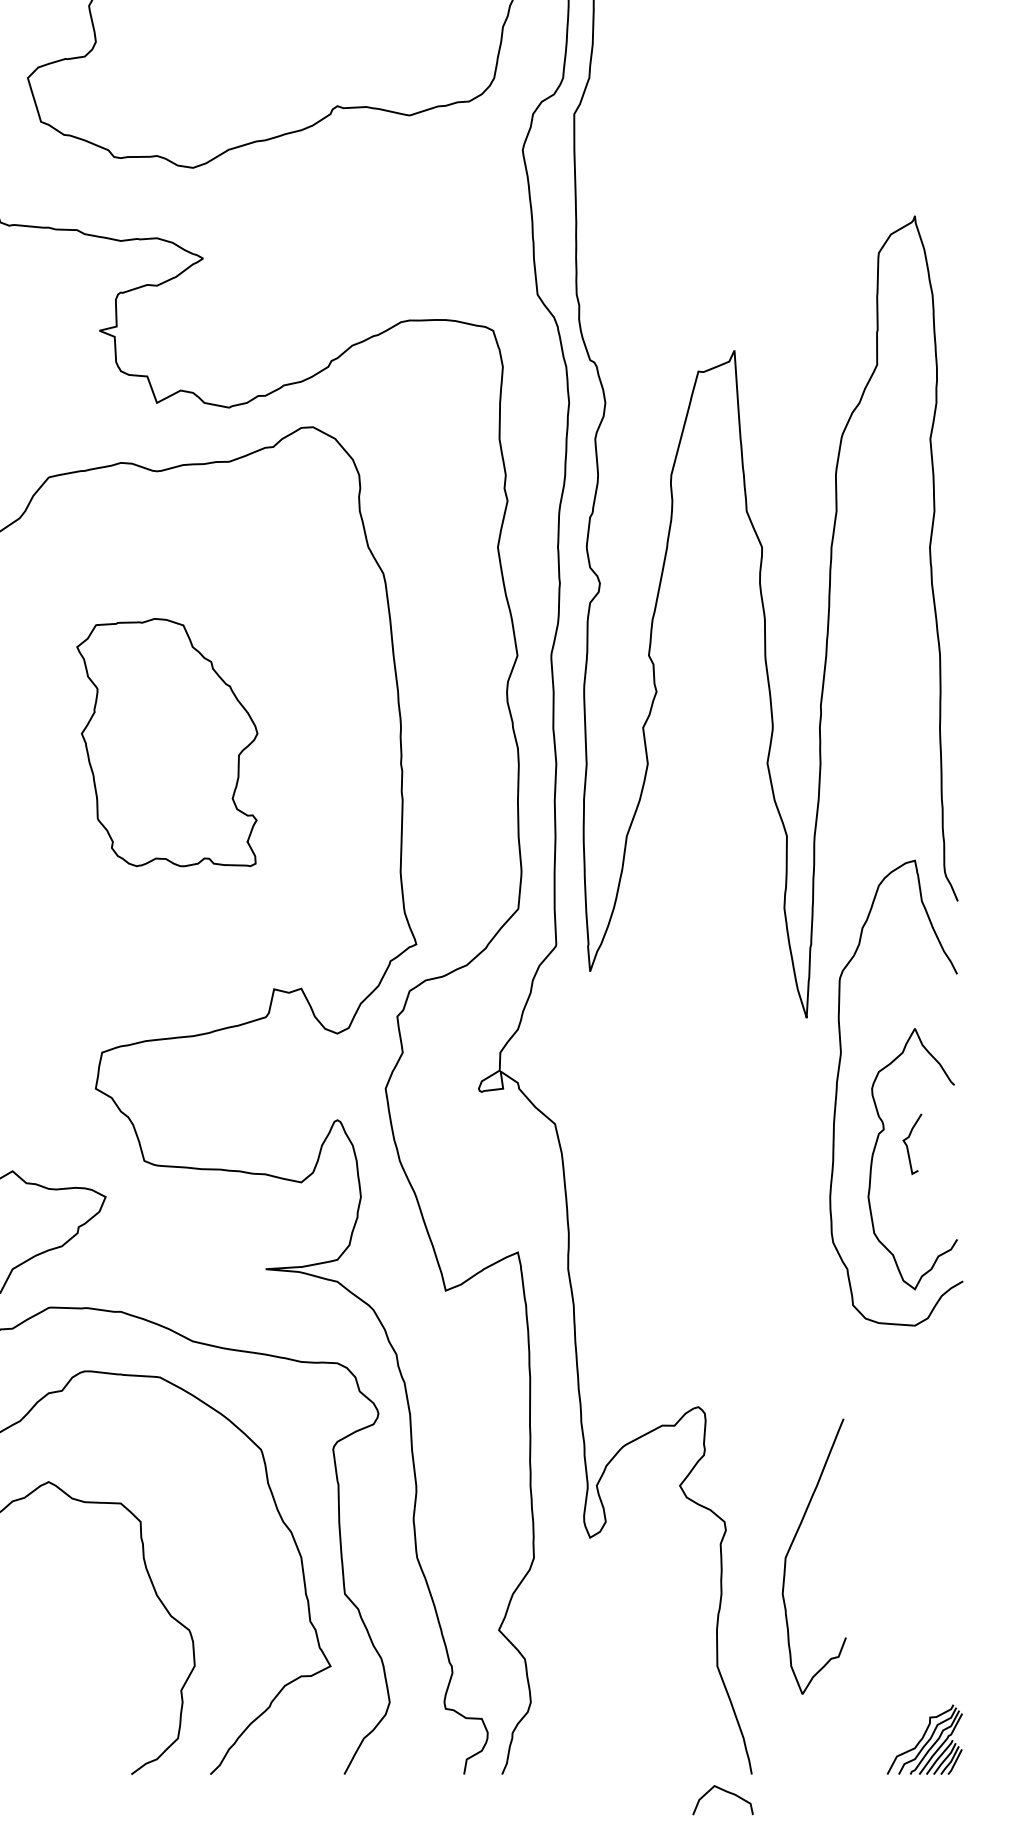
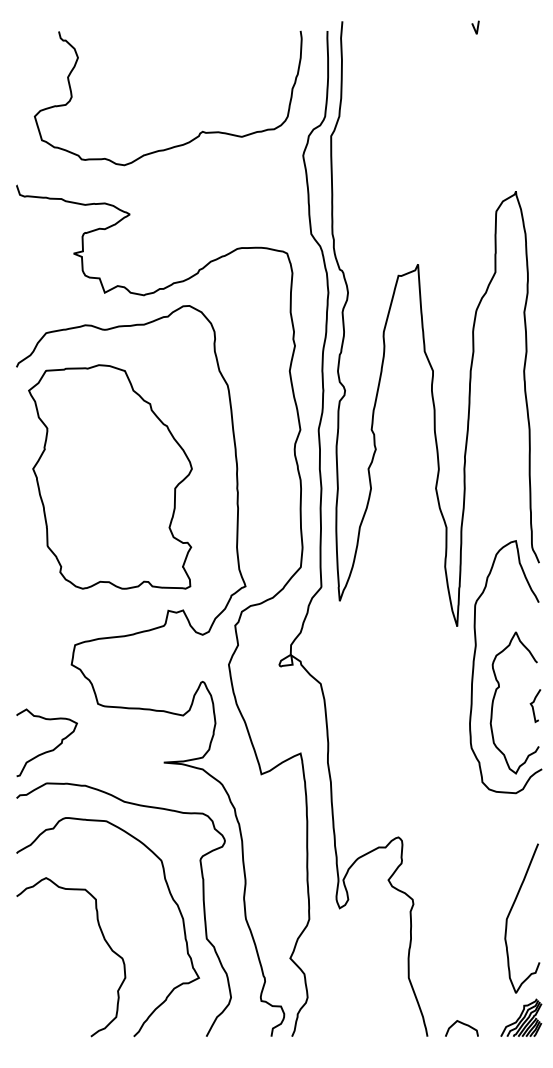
part: (167, 741) -> (110, 476), size x1.67
curve: (908, 1145) -> (533, 706), moved
curve: (792, 1547) -> (510, 913), moved
curve: (724, 1792) -> (462, 1024), moved

